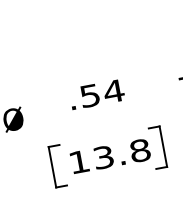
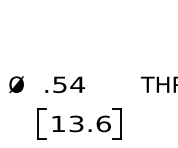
text: (96, 94) -> (64, 84), moved
text: (139, 150) -> (103, 123), 13.8 -> 13.6

